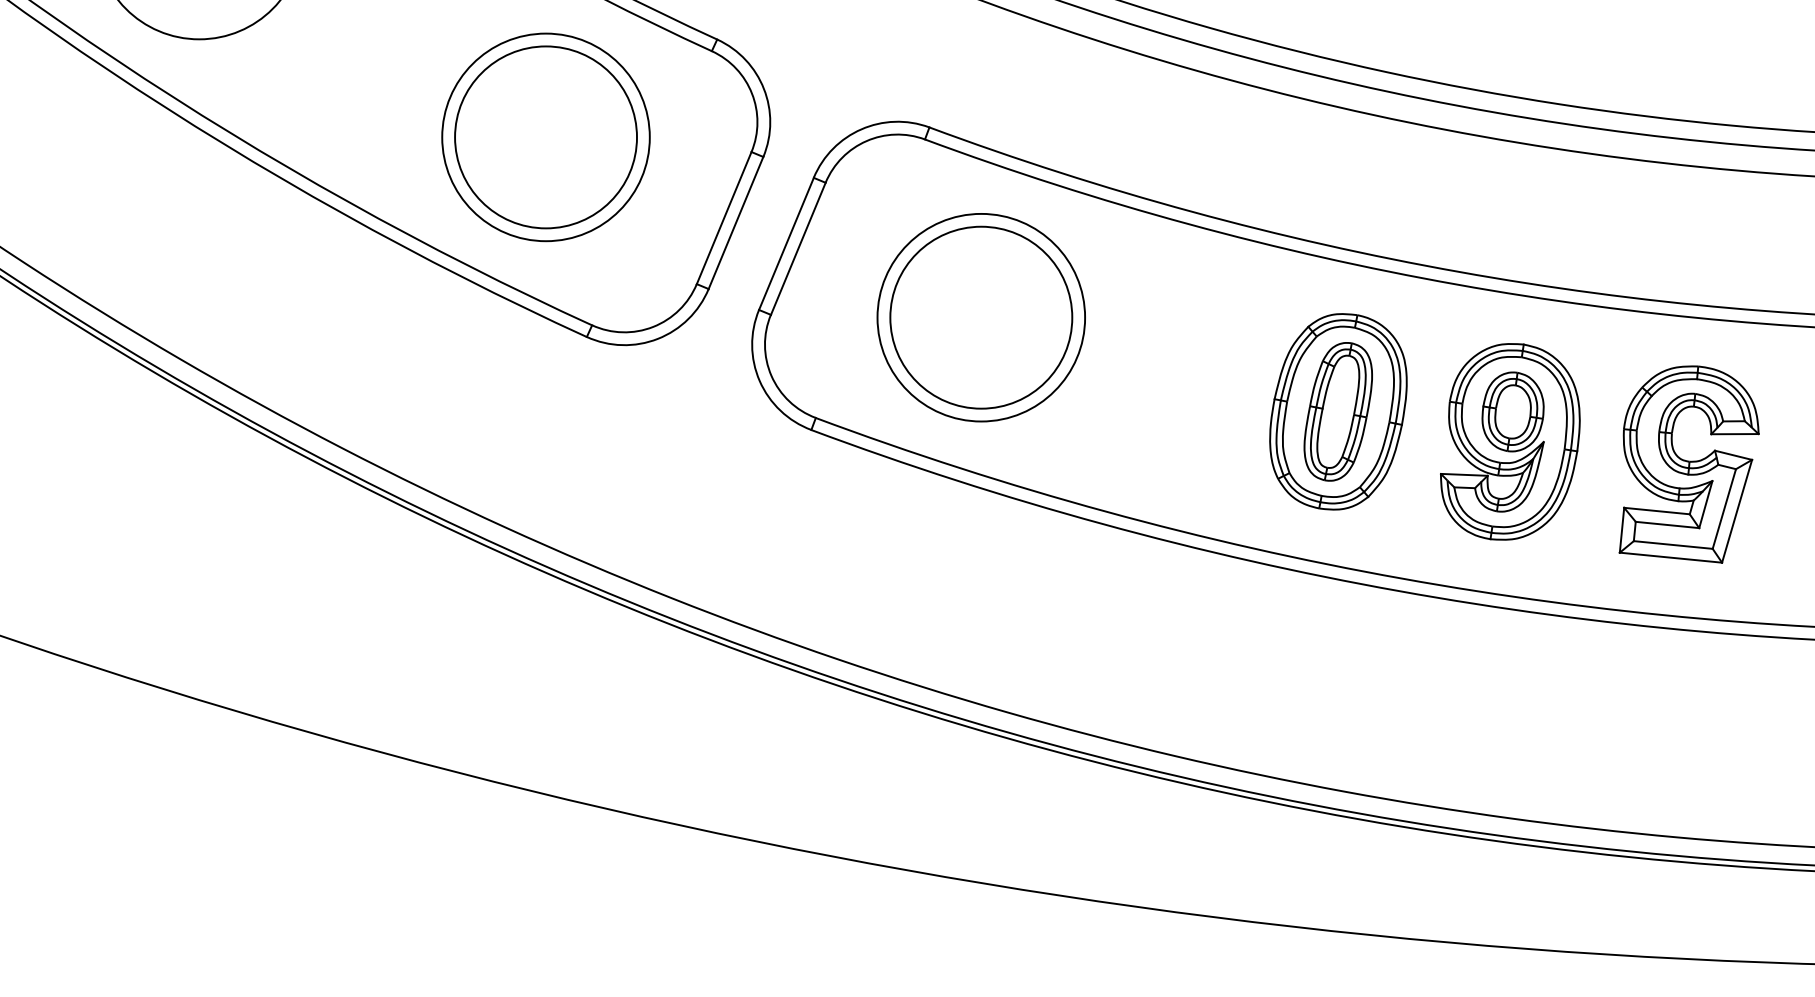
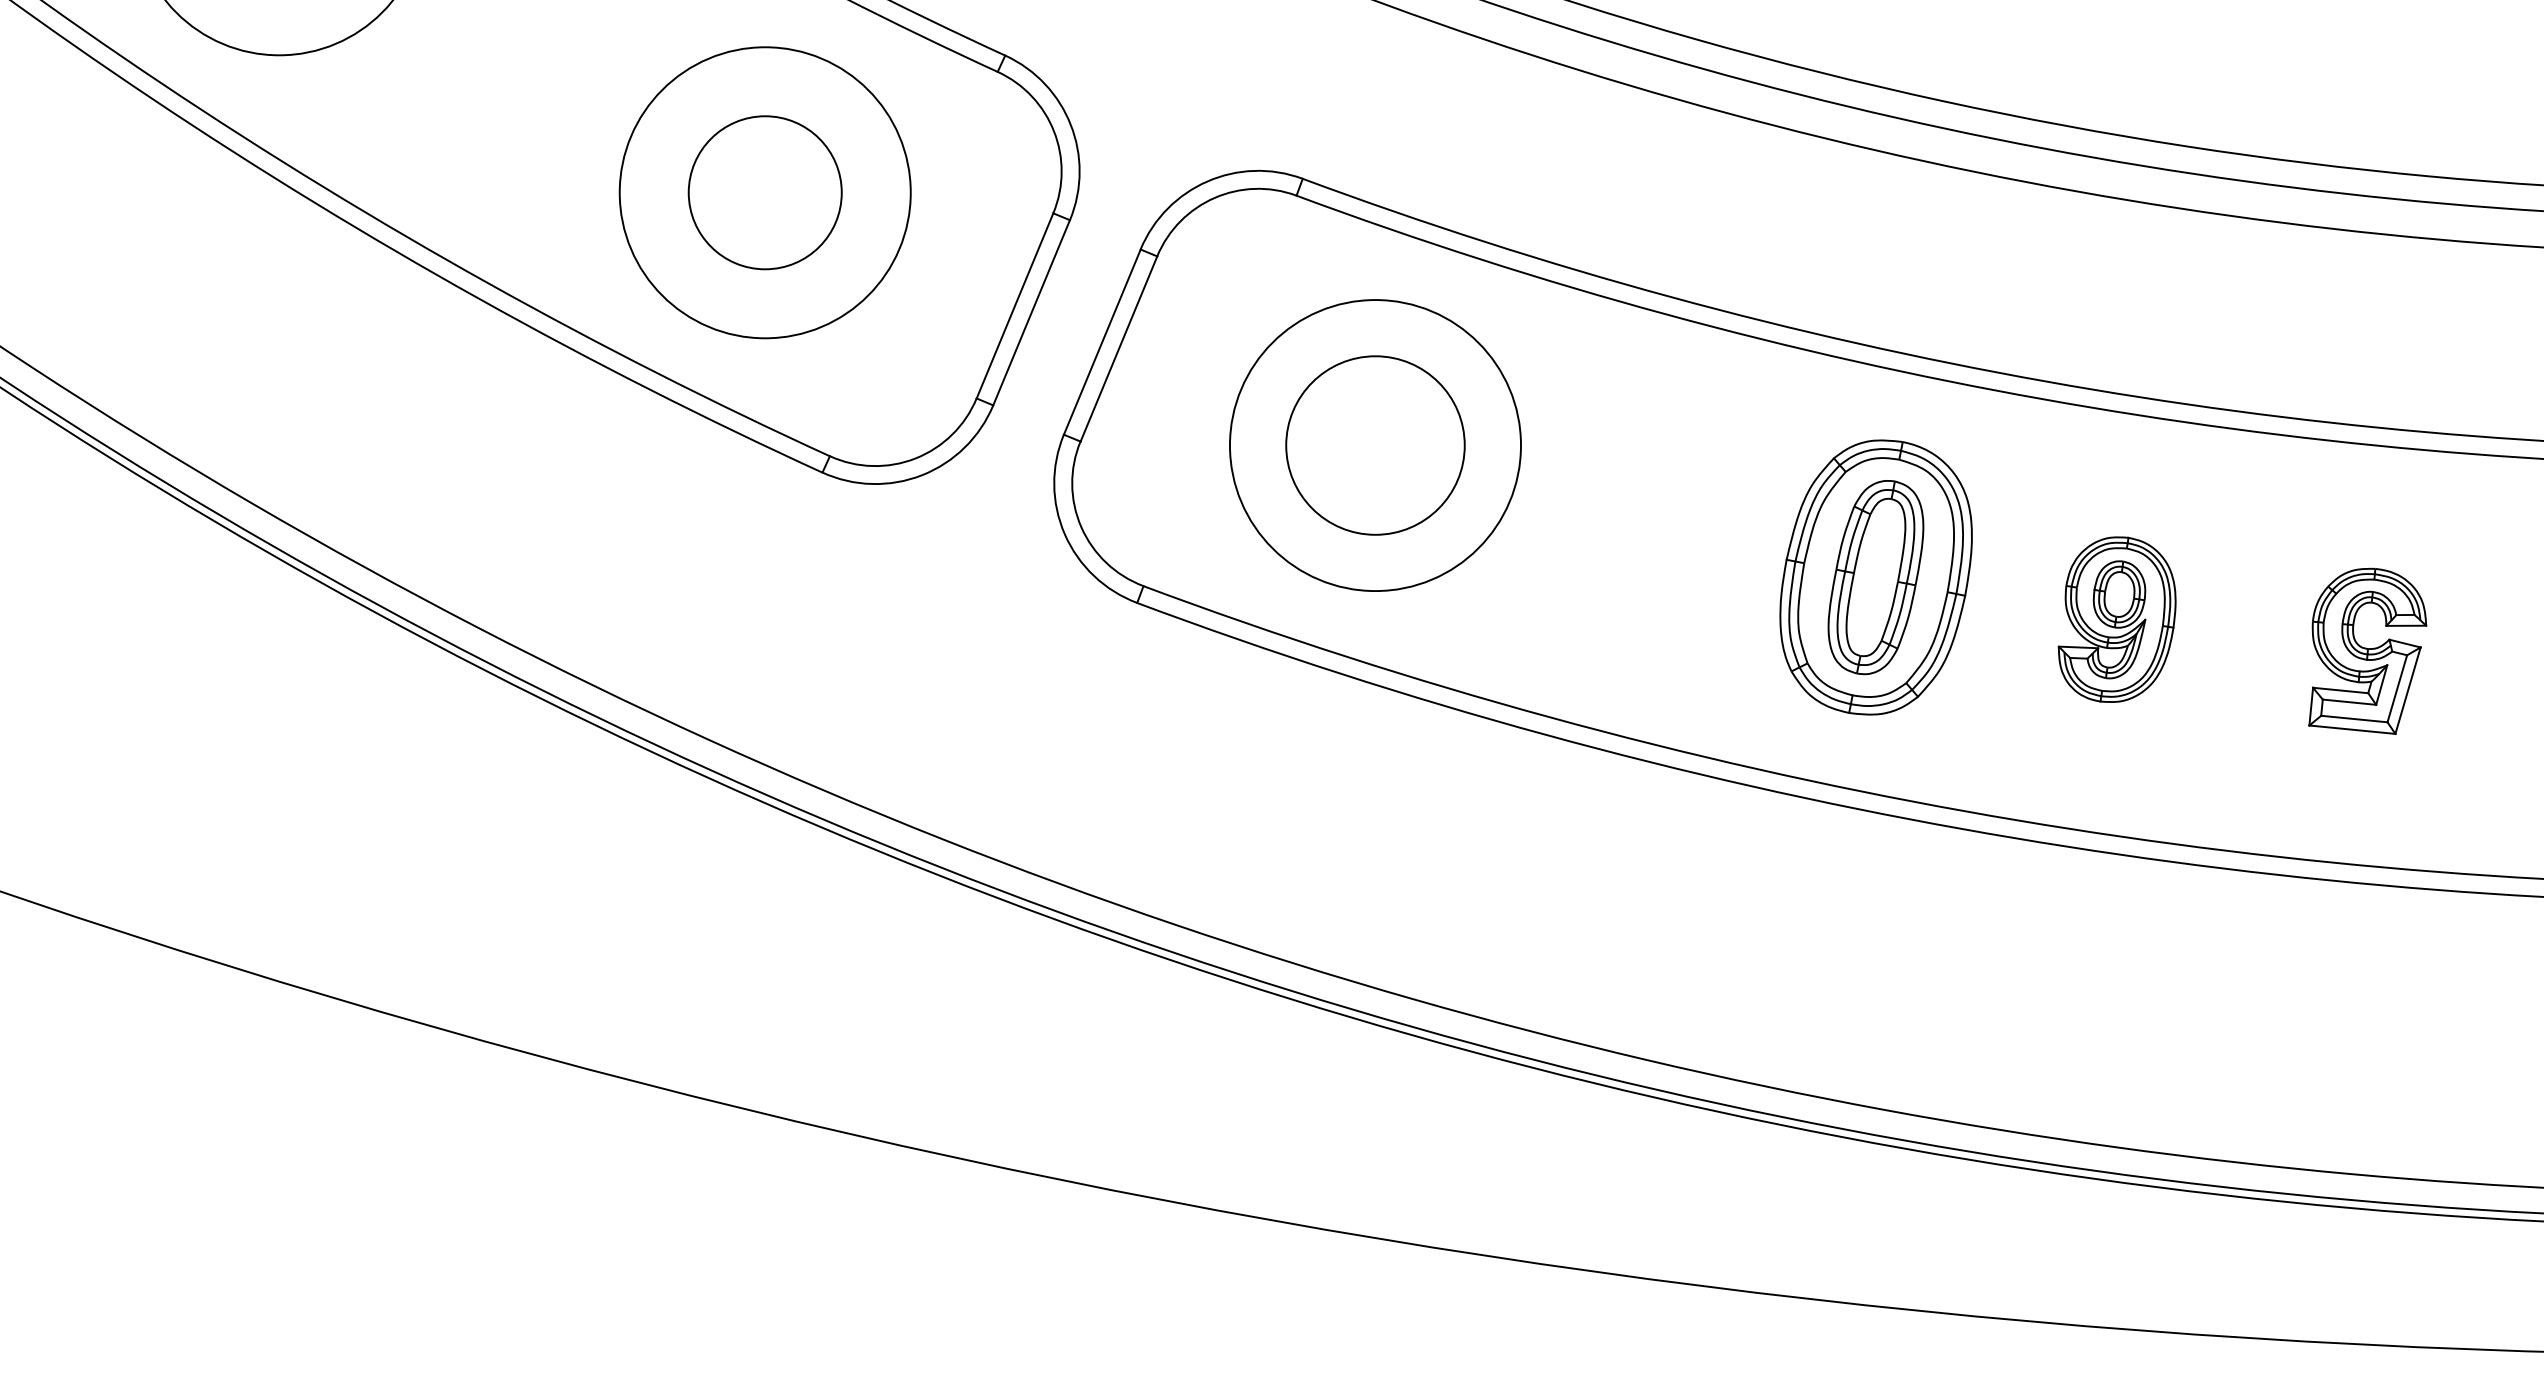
circle: (546, 137) -> (765, 192), size x0.6
circle: (981, 317) -> (1375, 445), size x0.7
part: (1510, 441) -> (2117, 619), size x0.6
part: (1688, 464) -> (2366, 651), size x0.6

